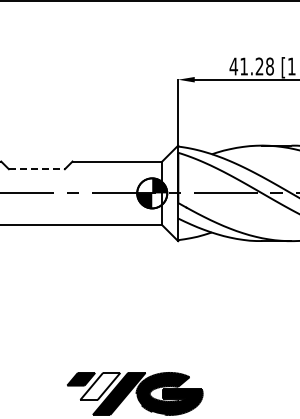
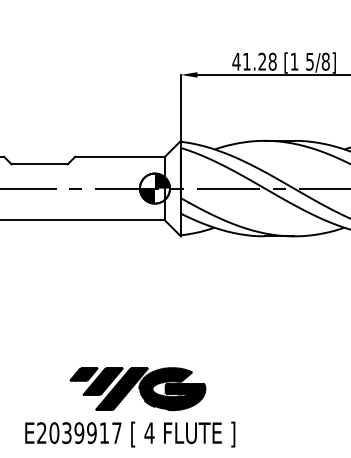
line: (37, 169) -> (40, 164), dashed -> solid
fill: (100, 386) -> (103, 381), added

